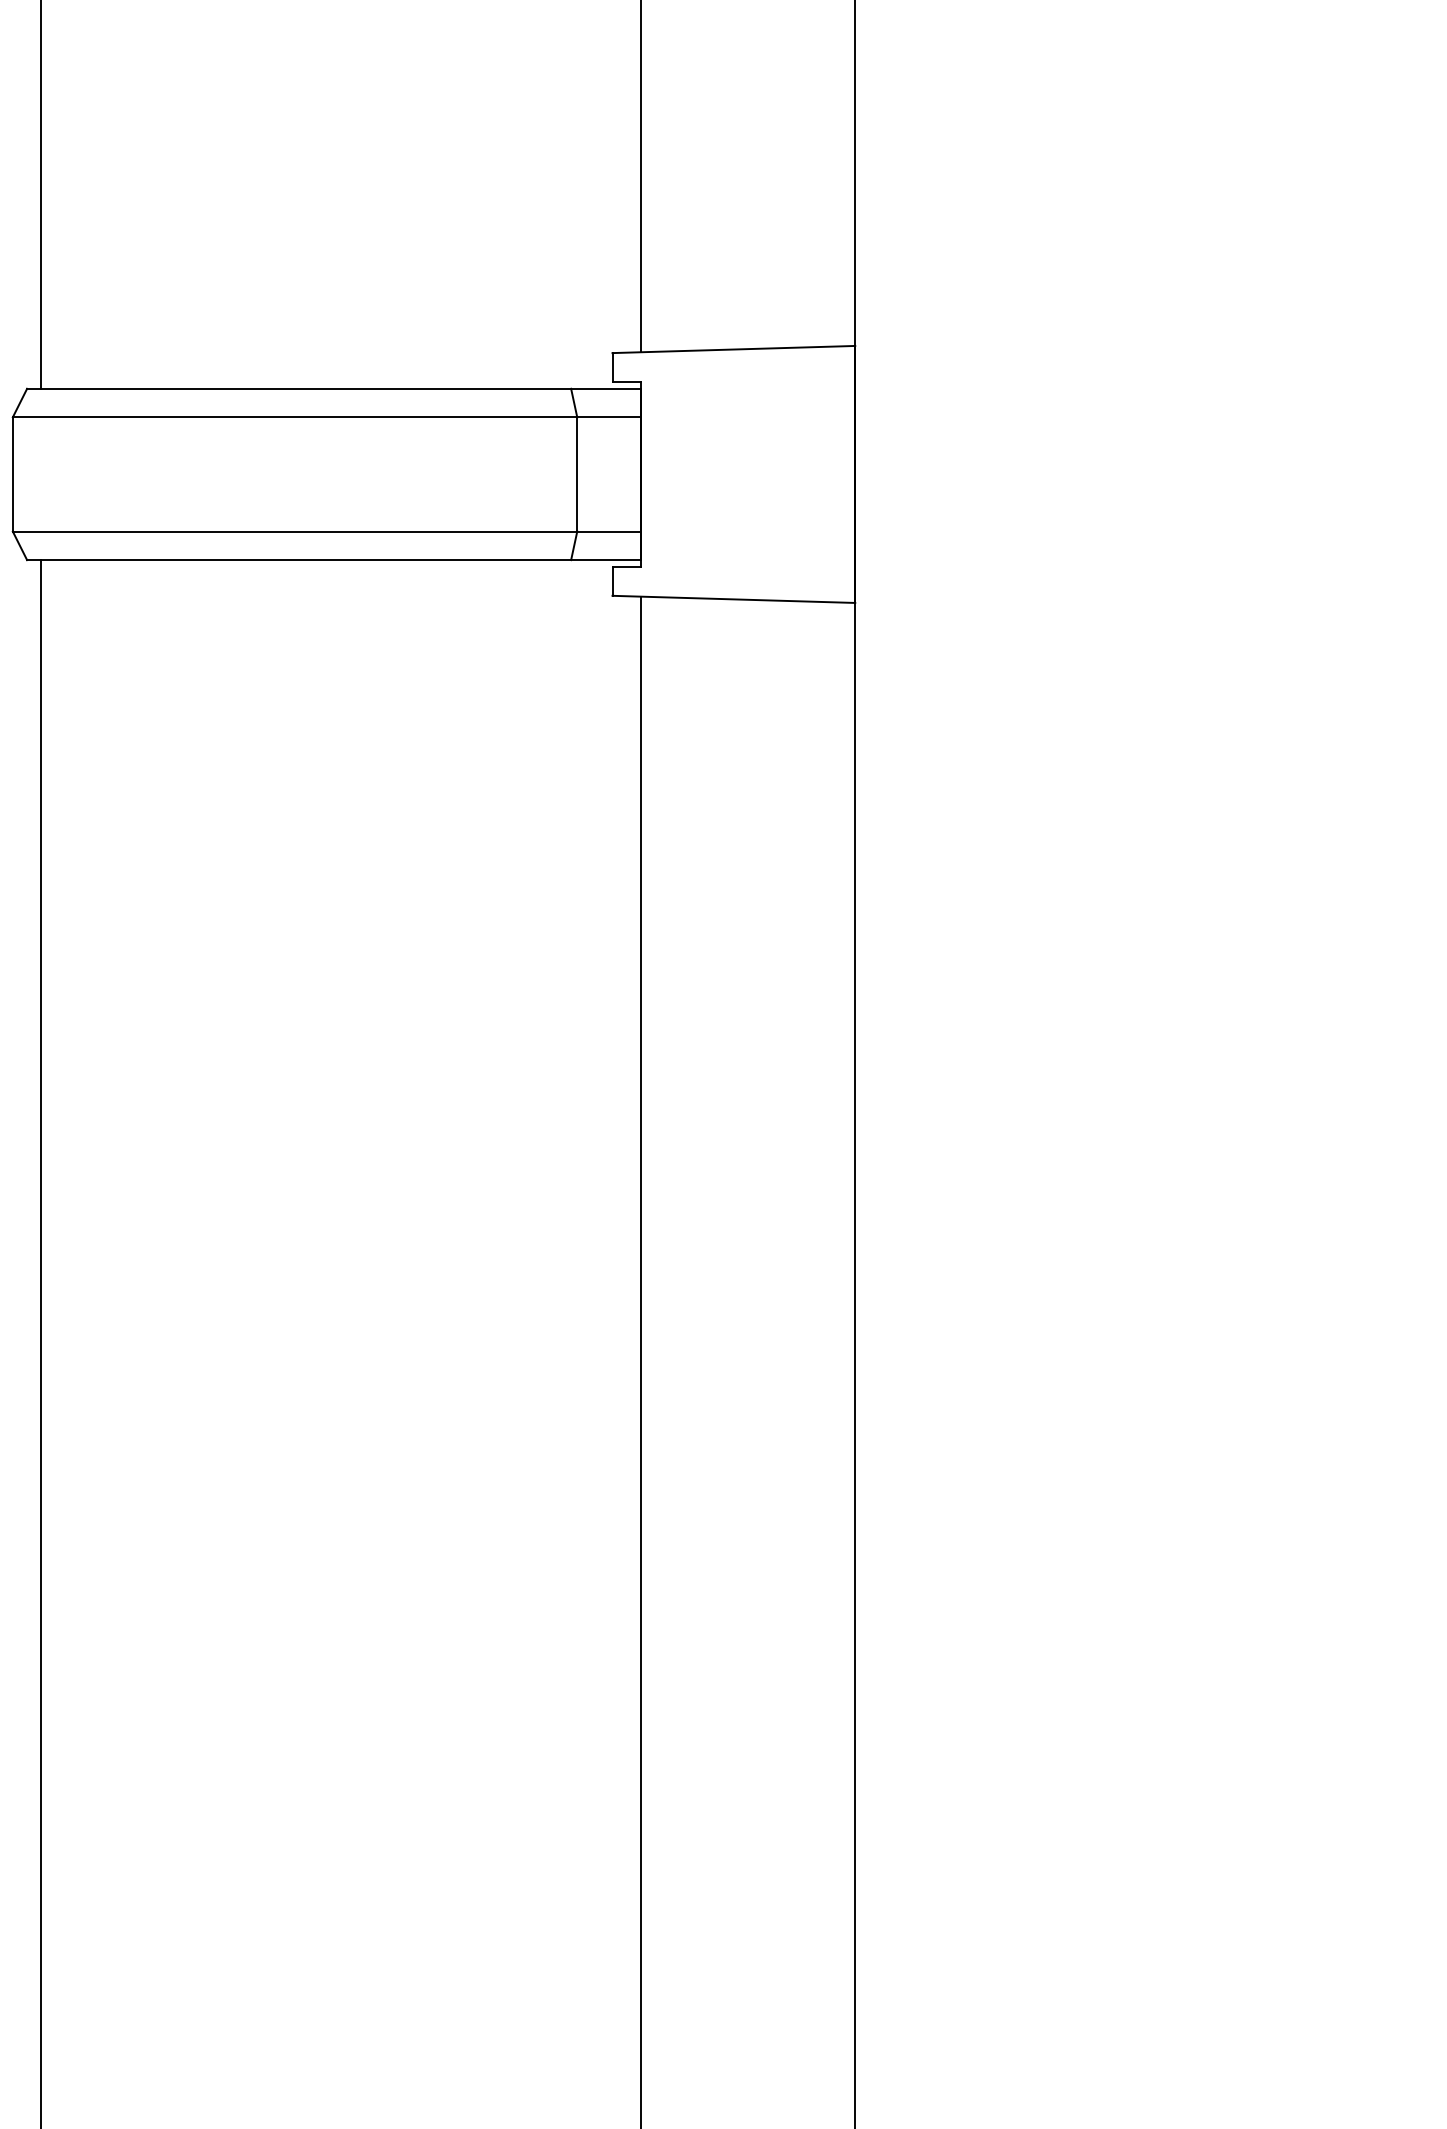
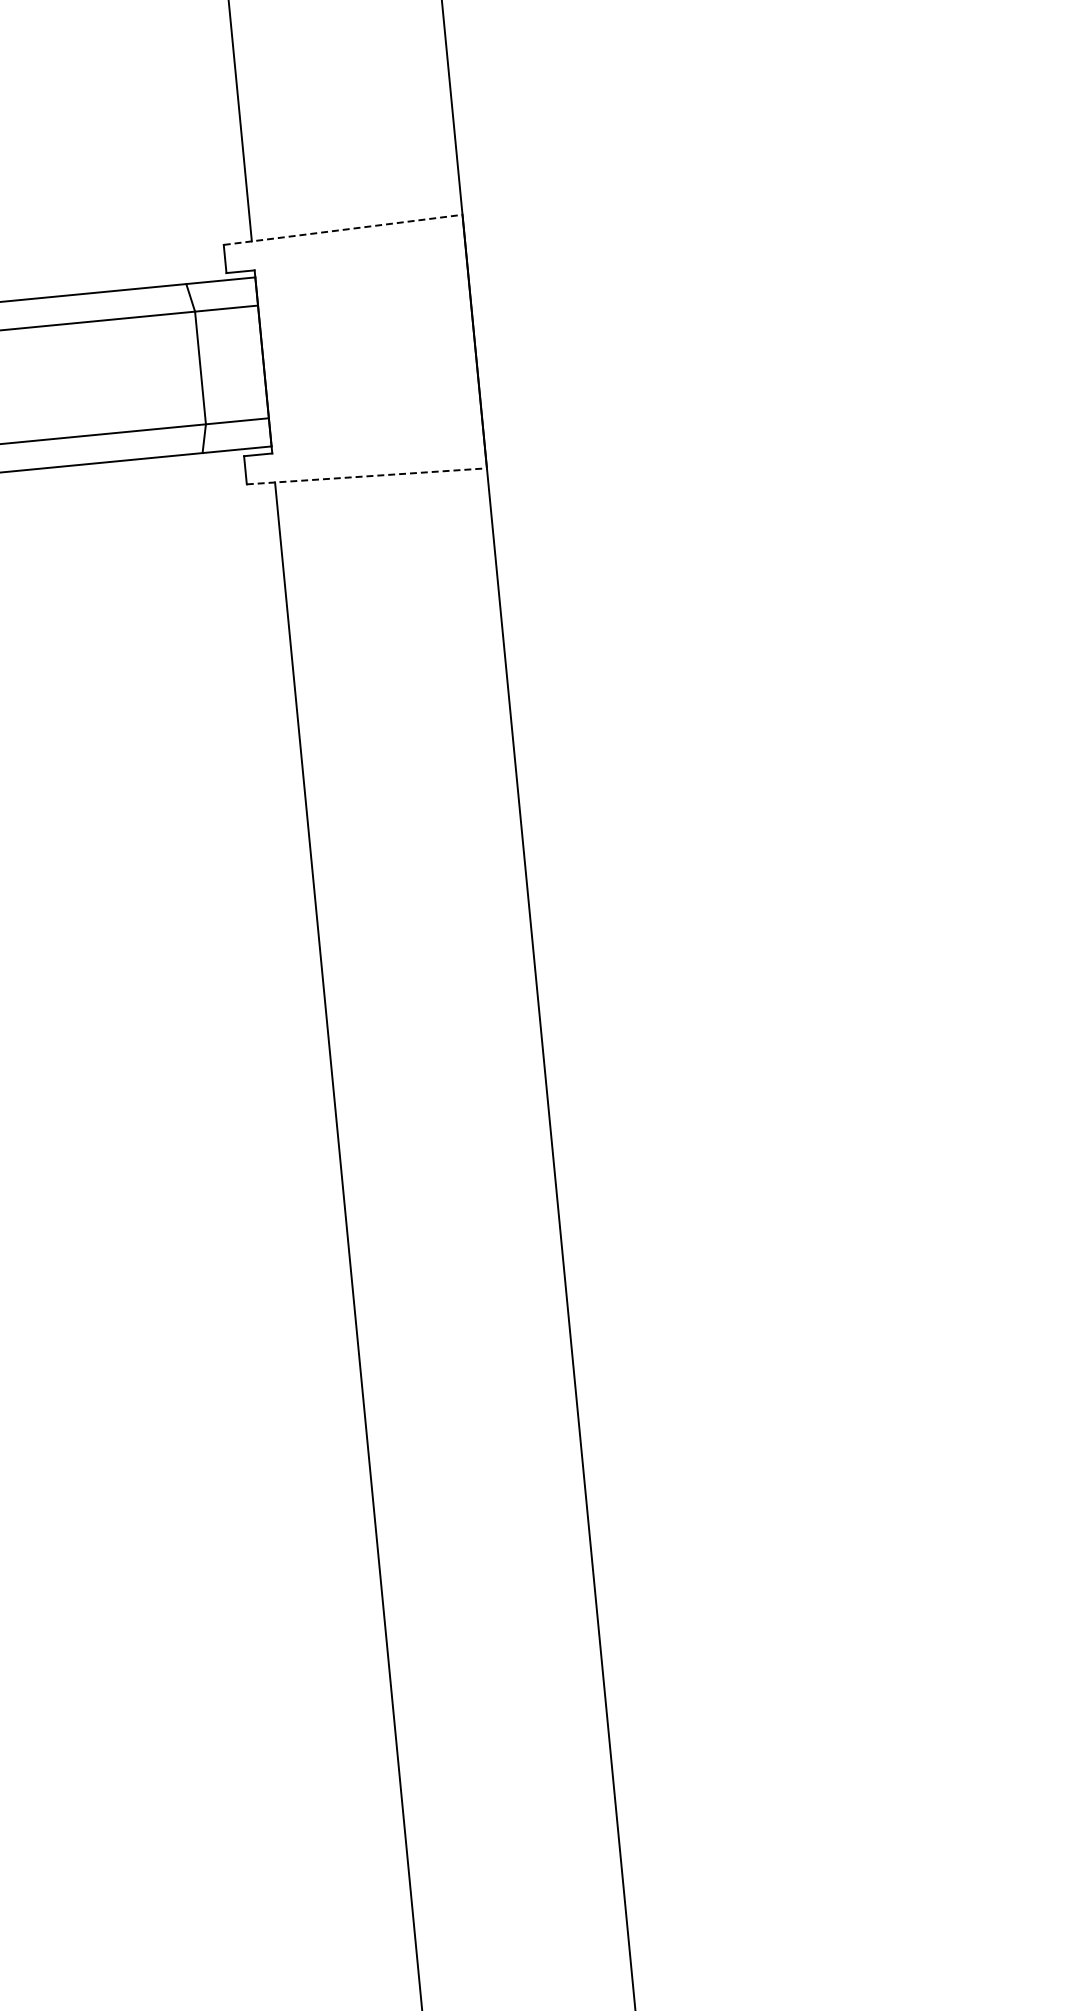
line: (734, 349) -> (343, 229), solid -> dashed
line: (734, 599) -> (367, 476), solid -> dashed

